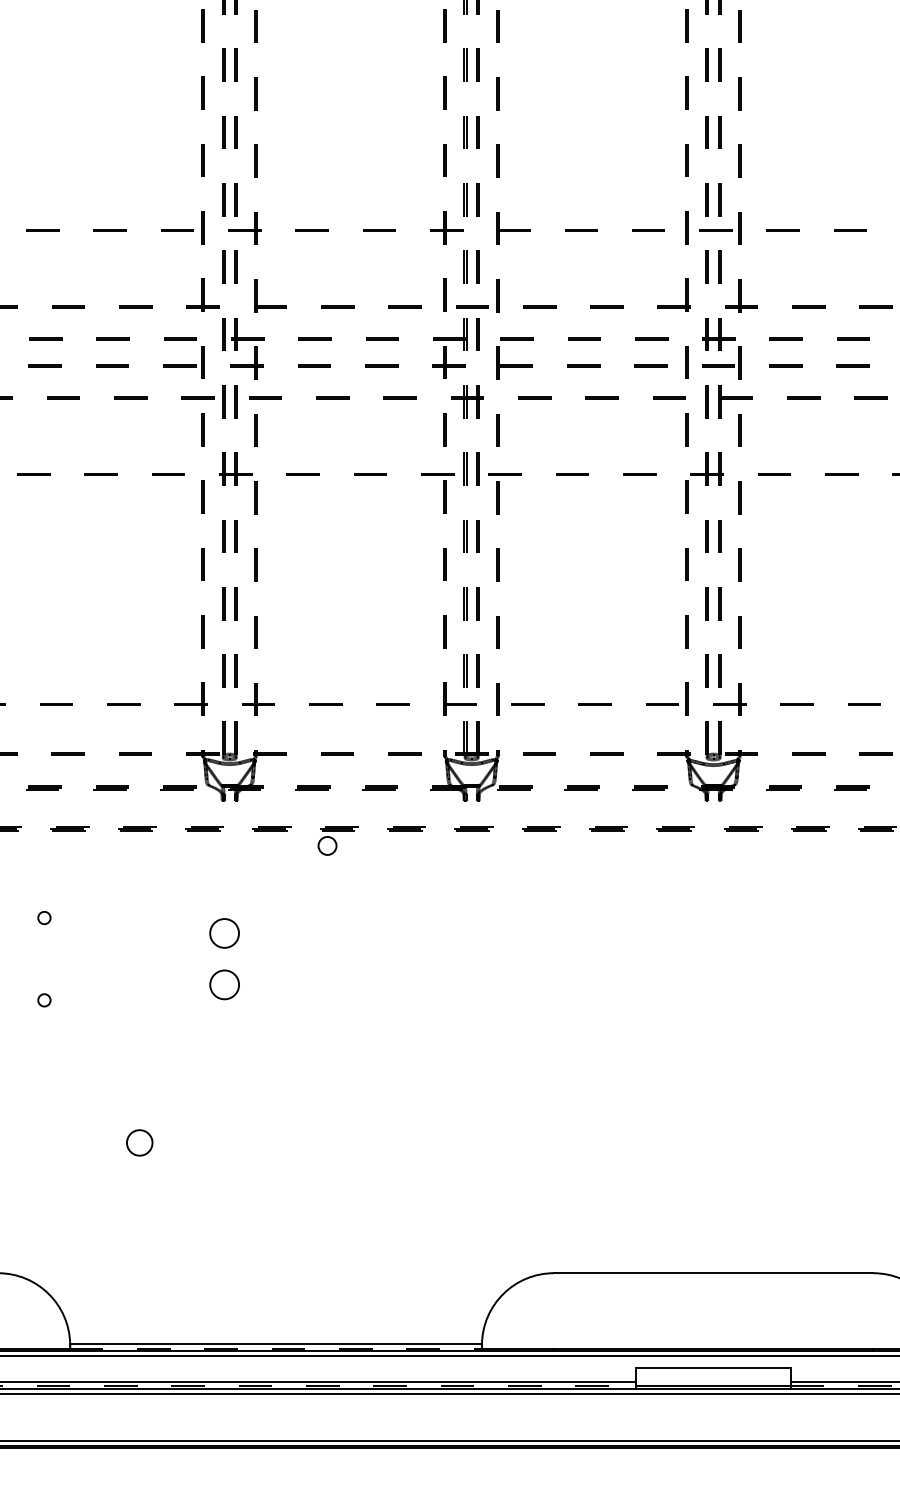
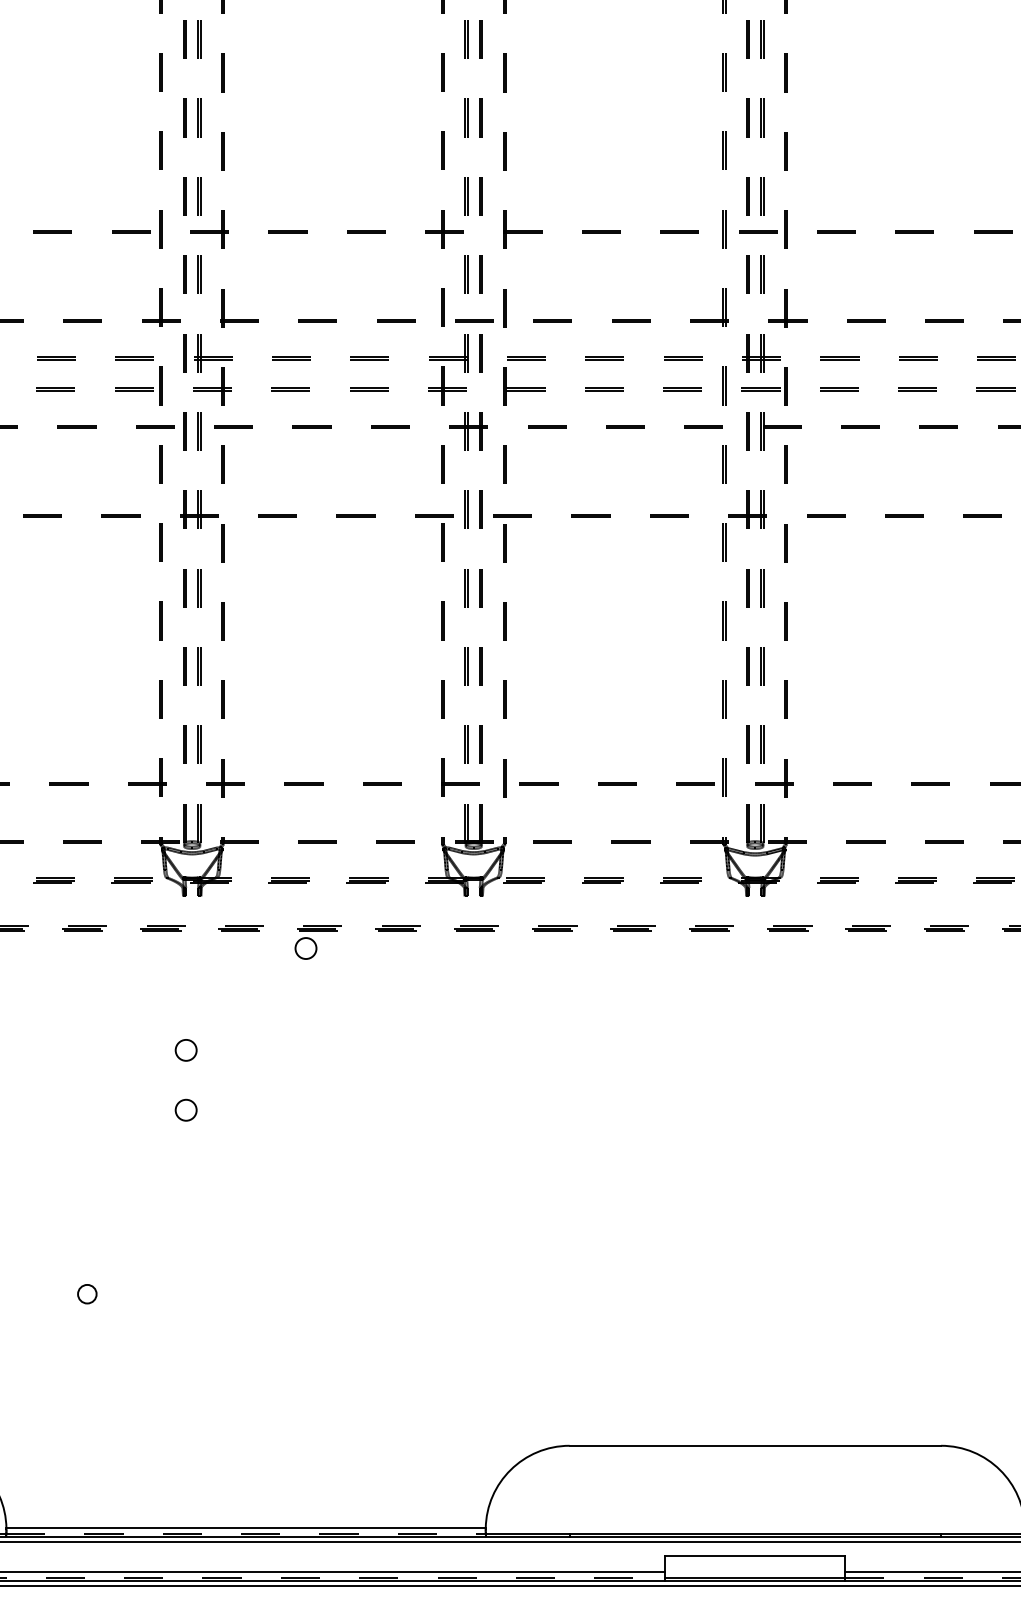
circle: (224, 933) -> (186, 1050), size x0.62
circle: (224, 984) -> (186, 1109), size x0.62
circle: (139, 1142) -> (87, 1293), size x0.62

